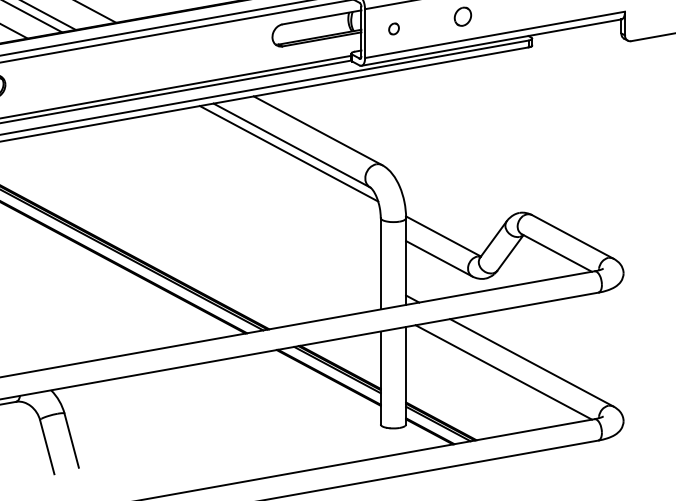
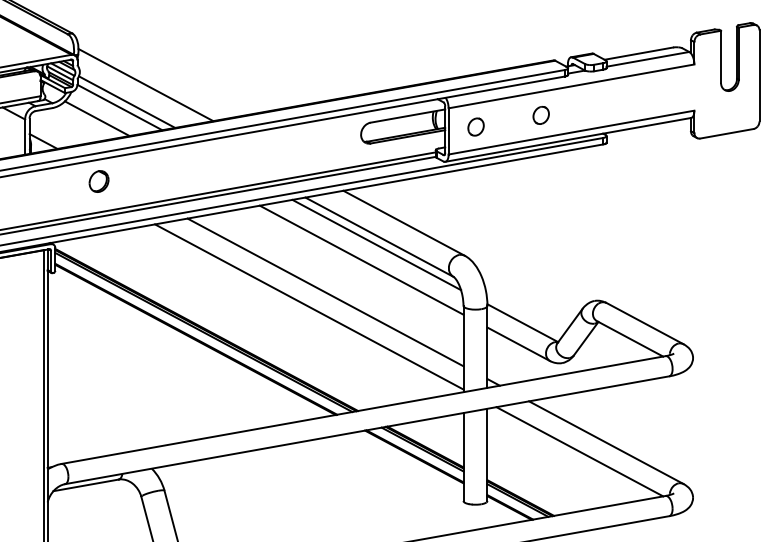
part: (393, 28) -> (475, 126), size x1.67
line: (272, 169) -> (361, 259), added
line: (234, 203) -> (325, 292), added
line: (217, 218) -> (309, 306), added

